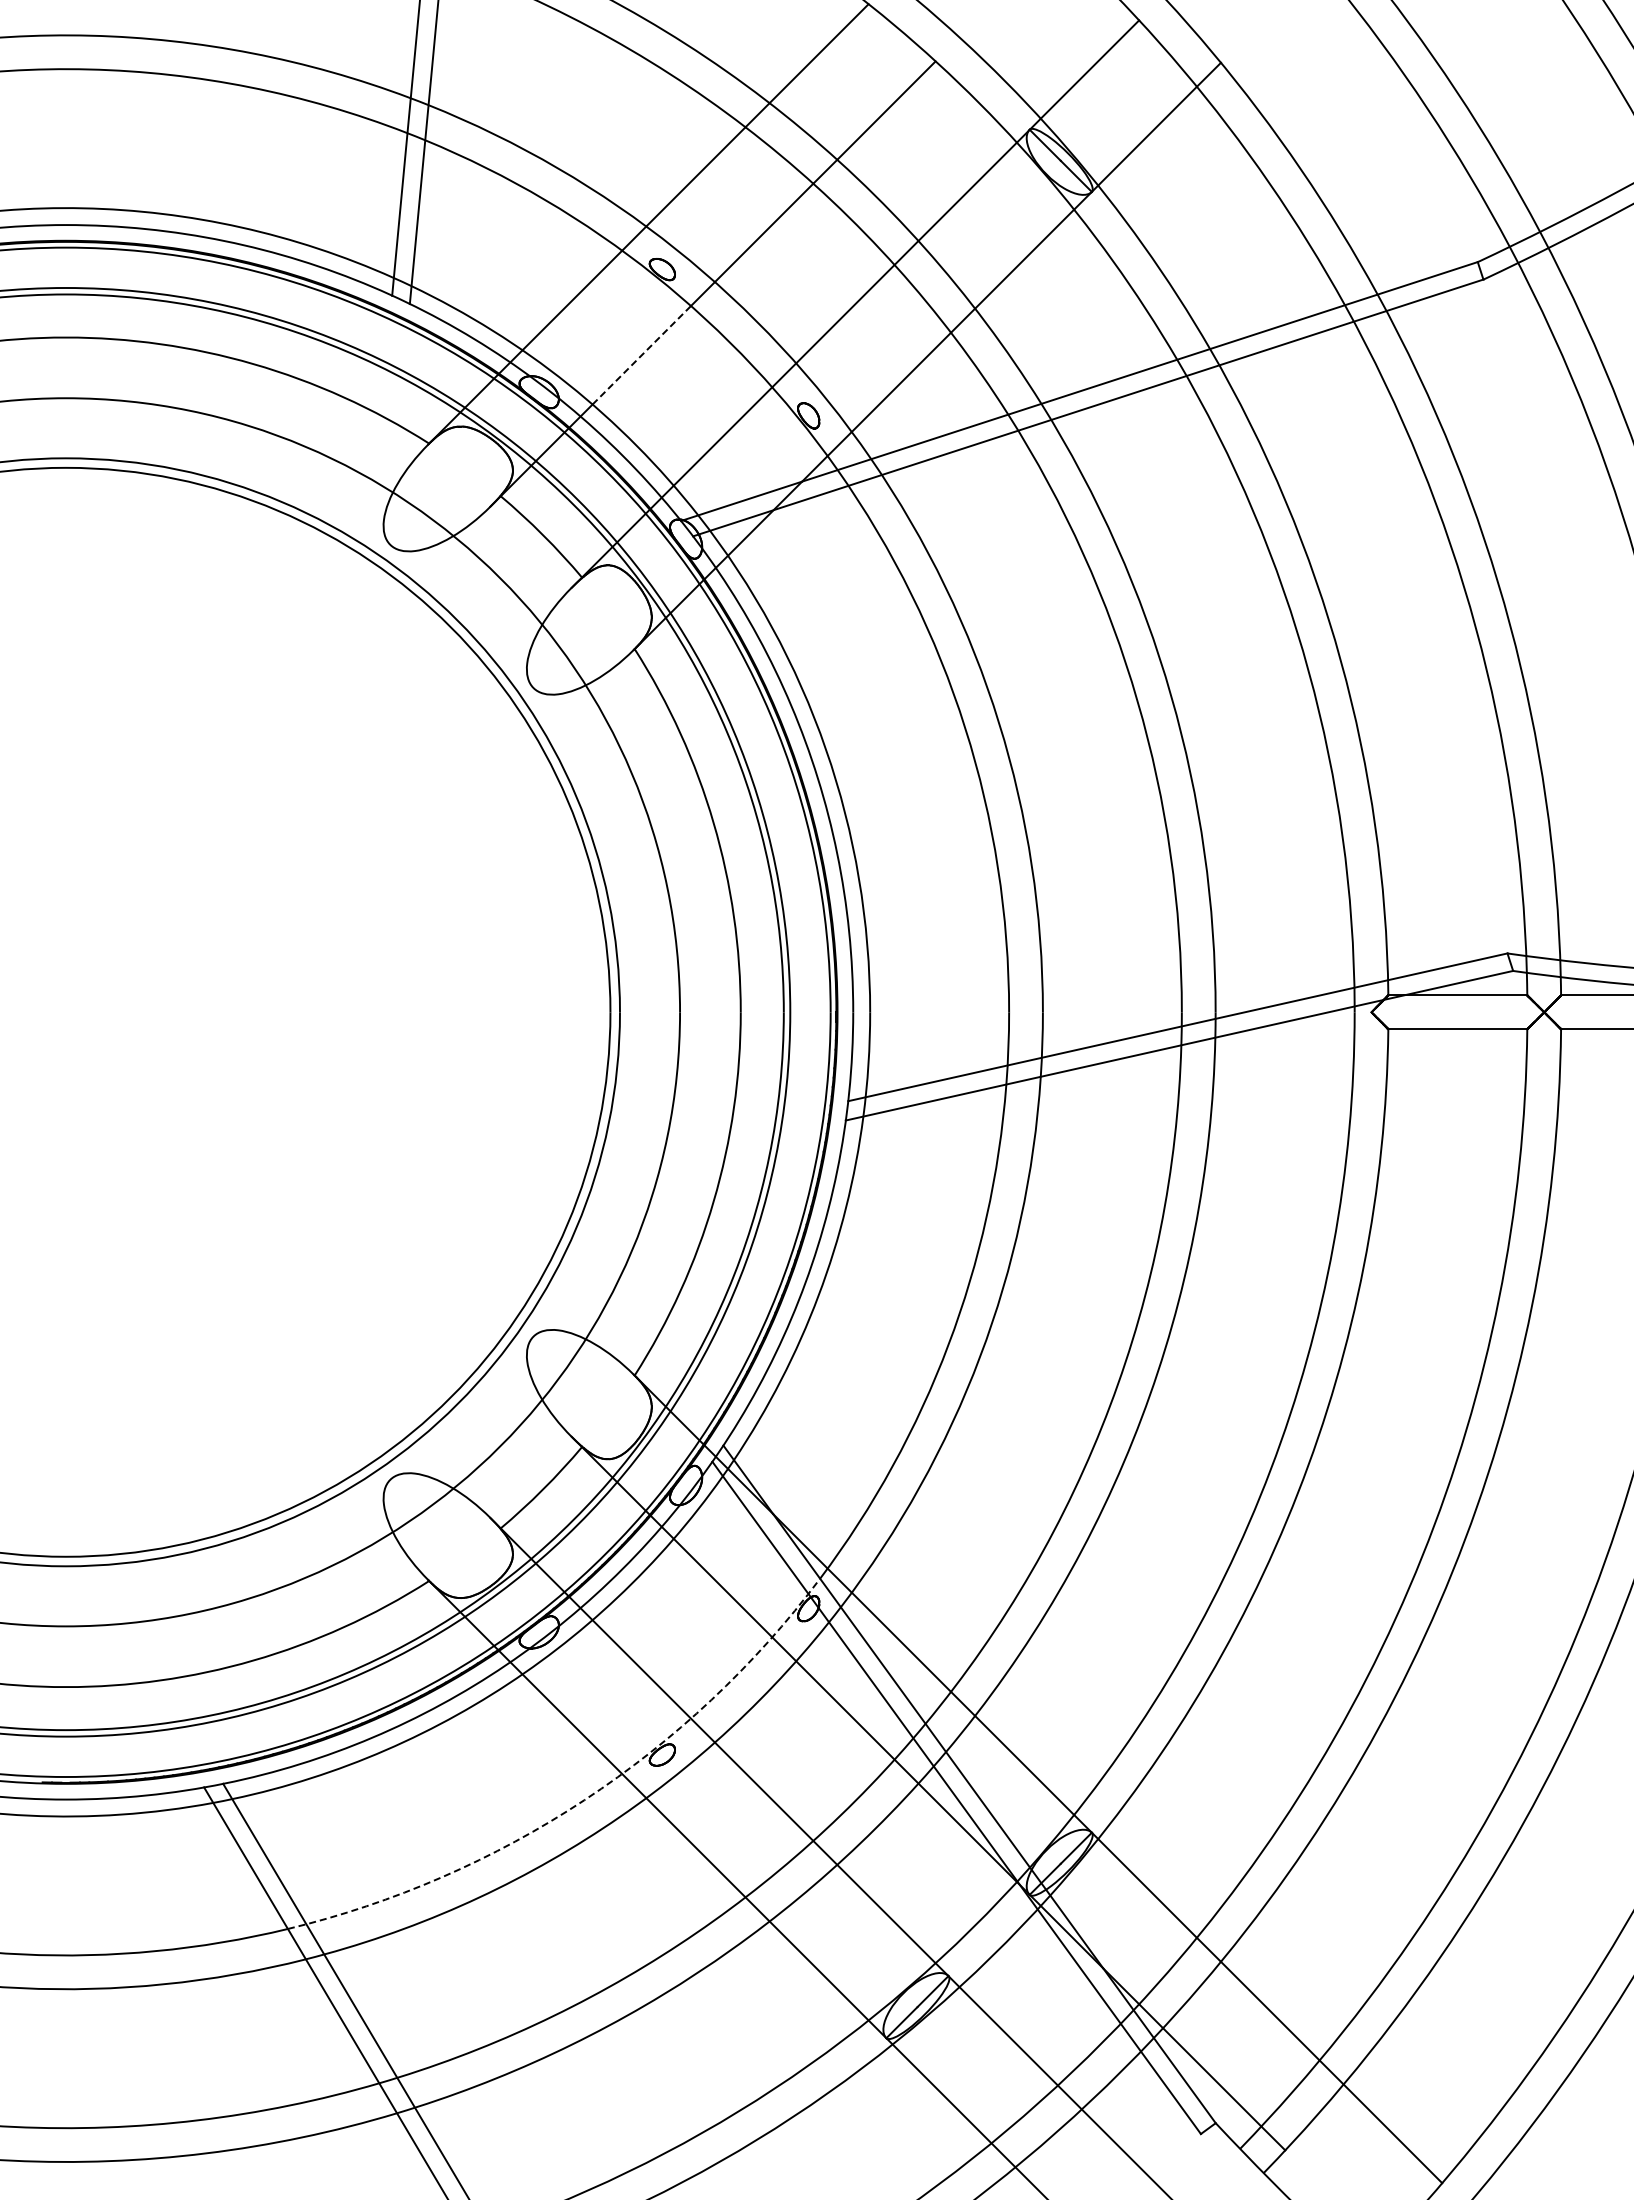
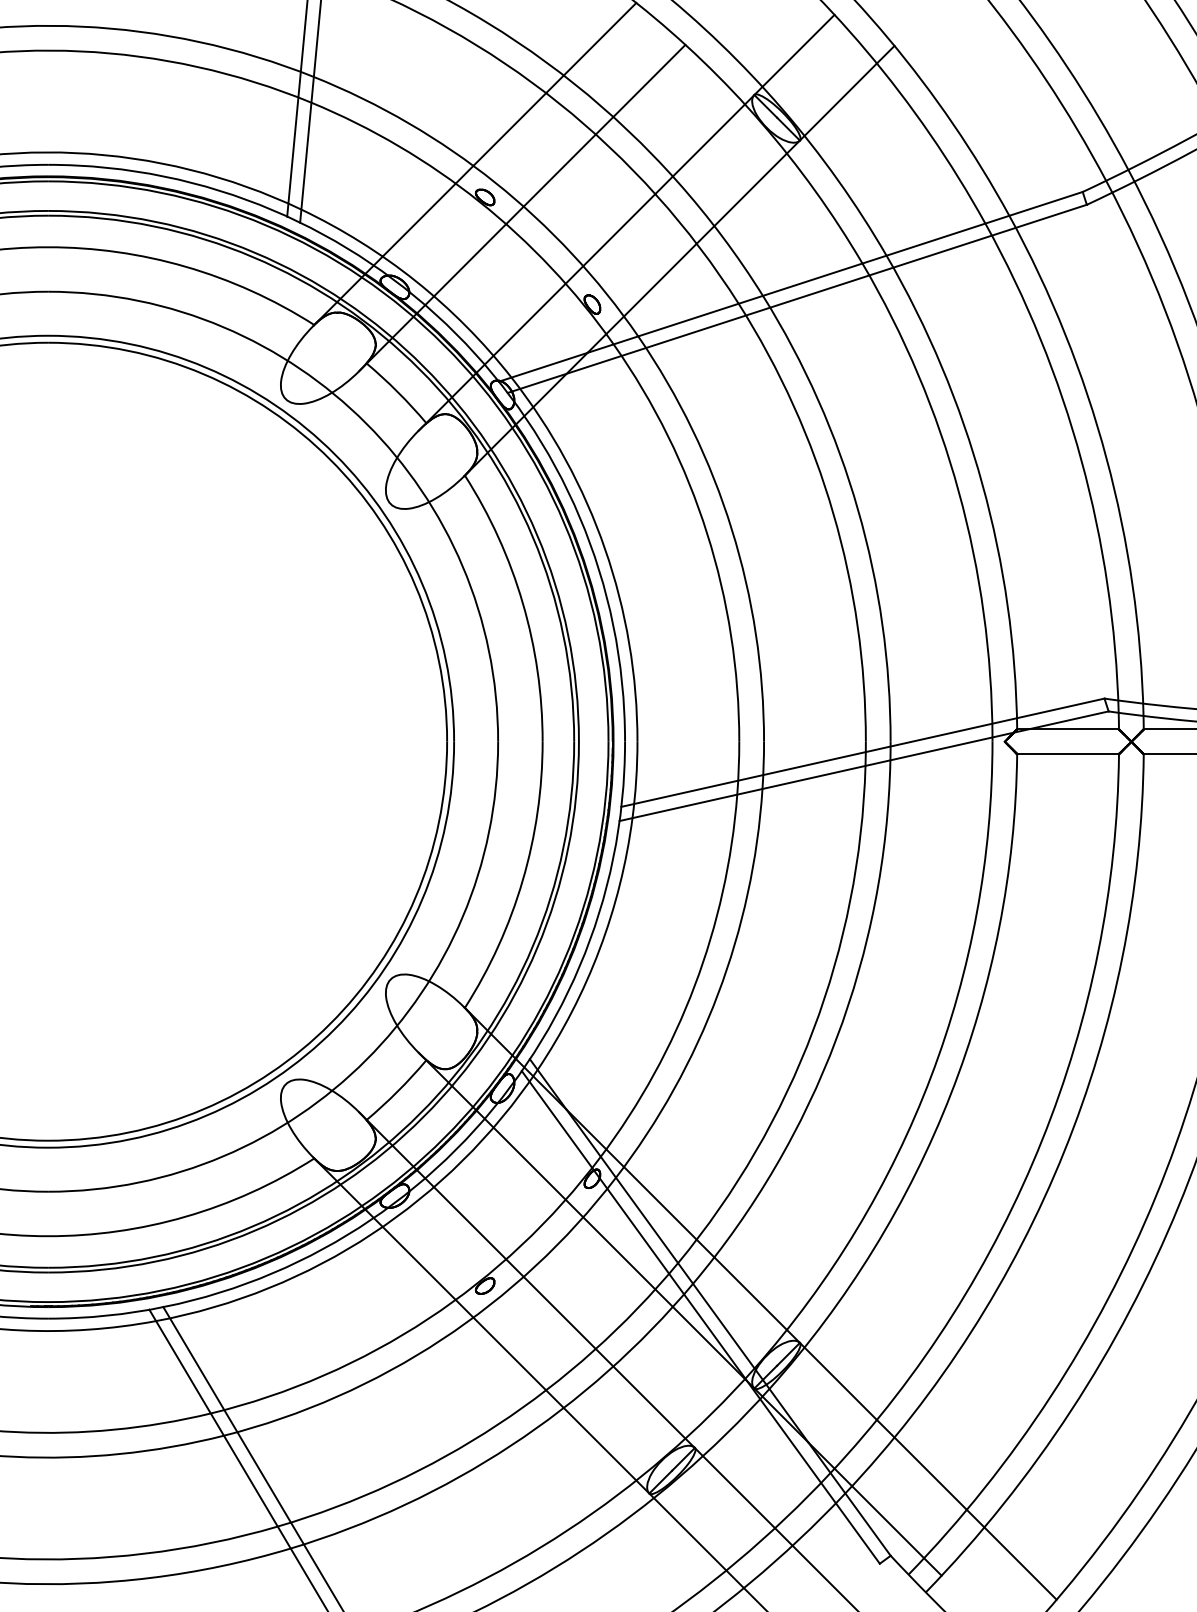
line: (641, 355) -> (469, 260), dashed -> solid
arc: (584, 1800) -> (428, 1319), dashed -> solid

